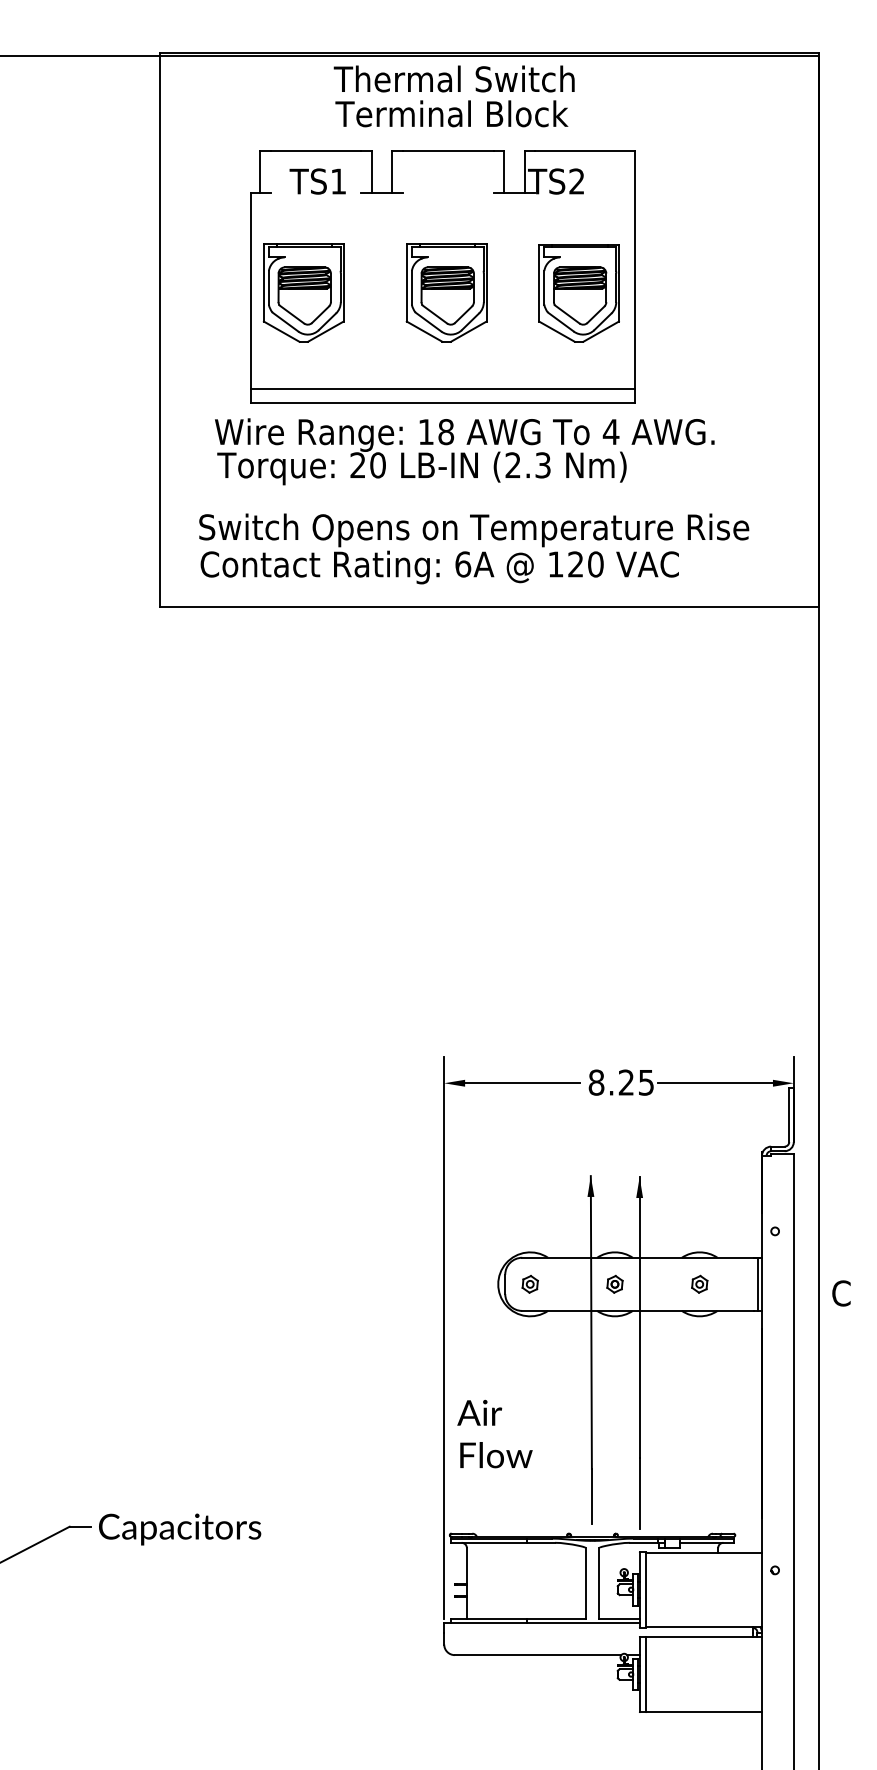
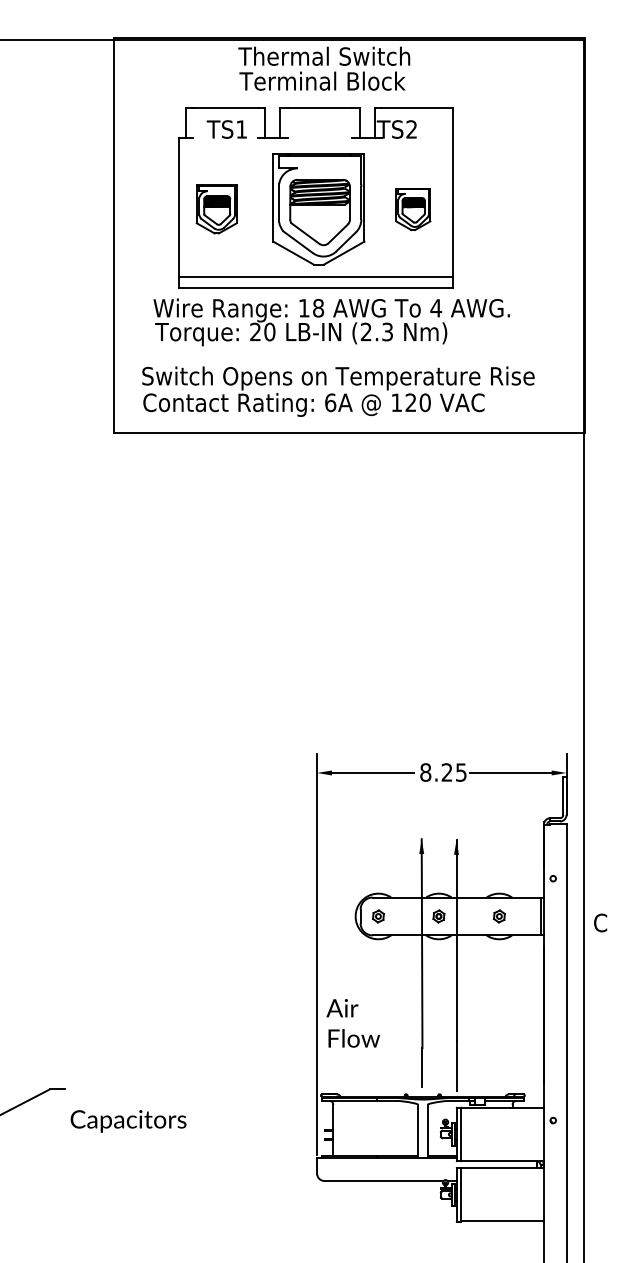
part: (303, 292) -> (216, 208), size x0.7
part: (446, 292) -> (318, 208), size x1.6
part: (578, 293) -> (412, 209), size x0.6
text: (180, 1529) -> (128, 1121), moved

